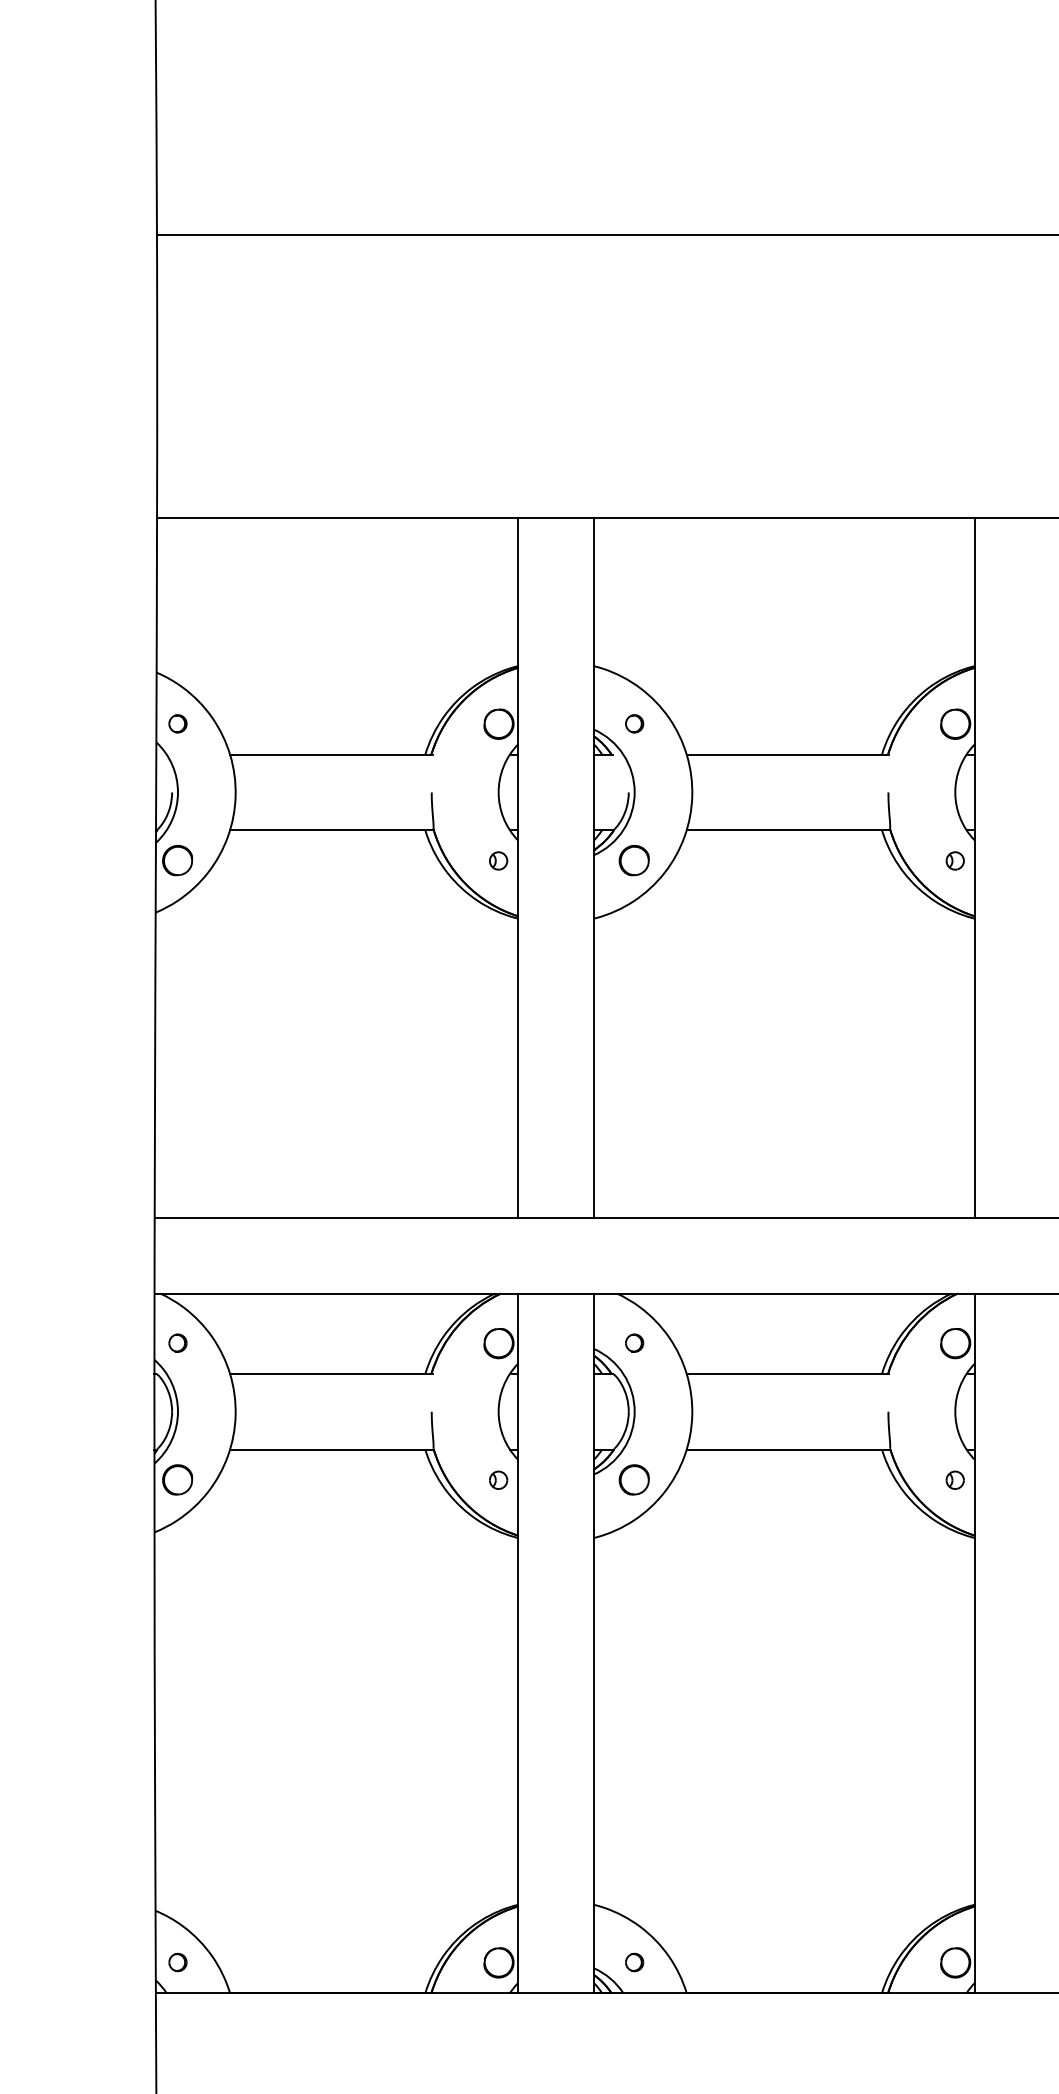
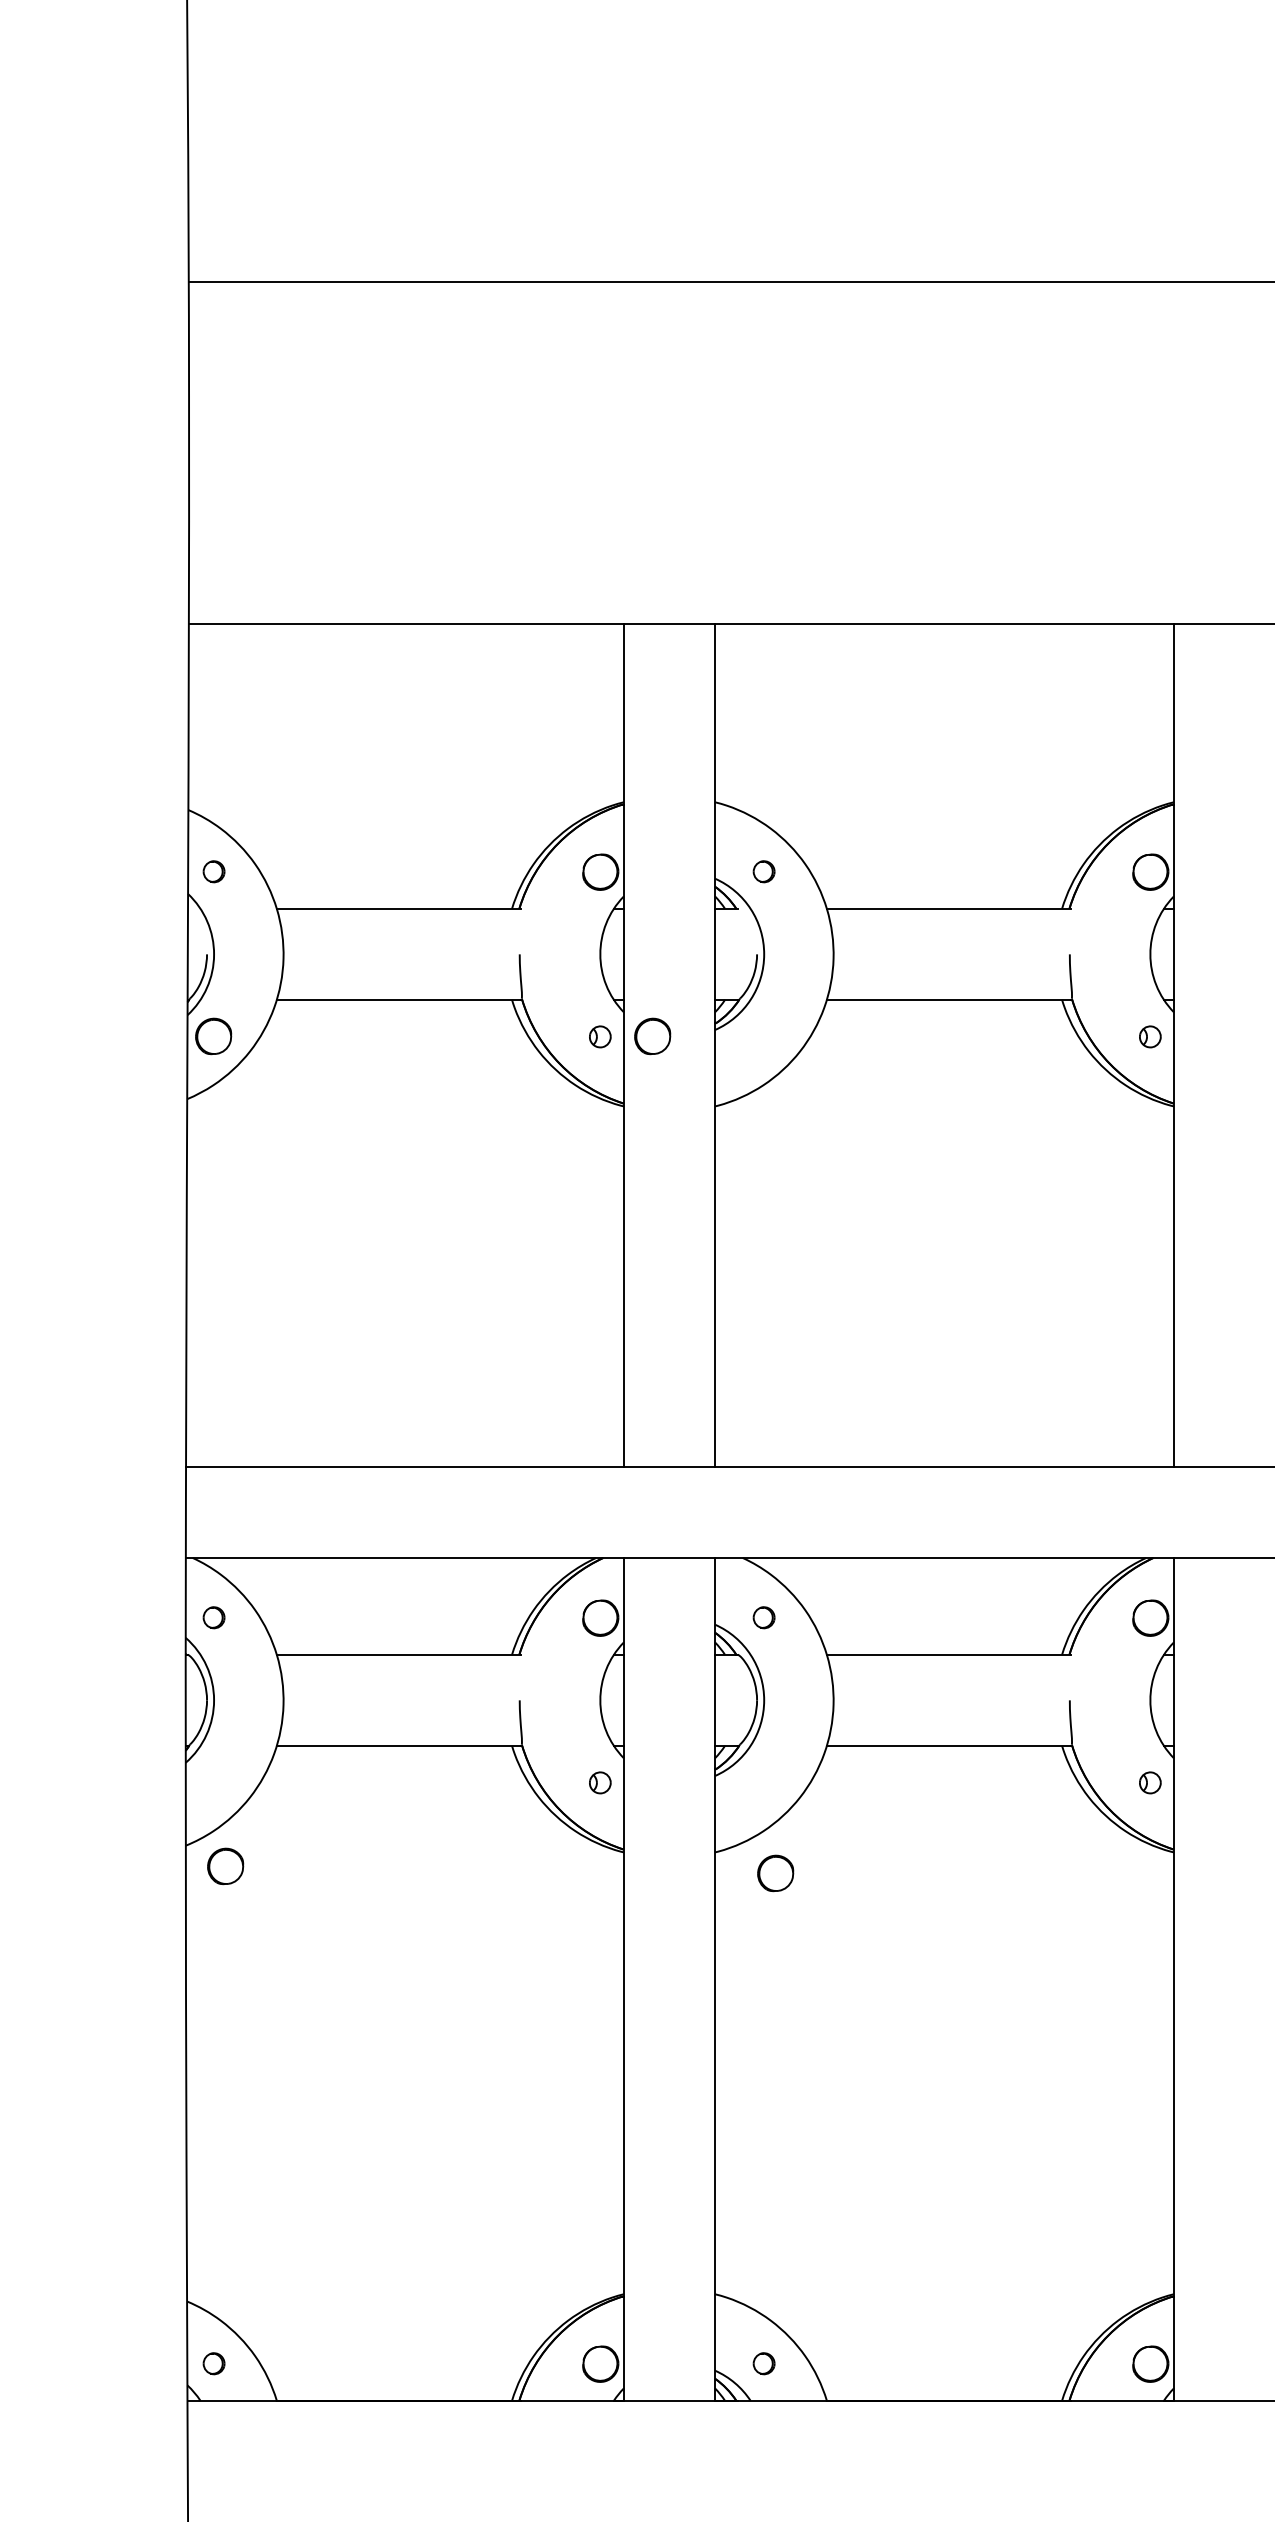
part: (634, 860) -> (652, 1036), moved
part: (177, 1479) -> (225, 1866), moved
part: (634, 1479) -> (775, 1873), moved

